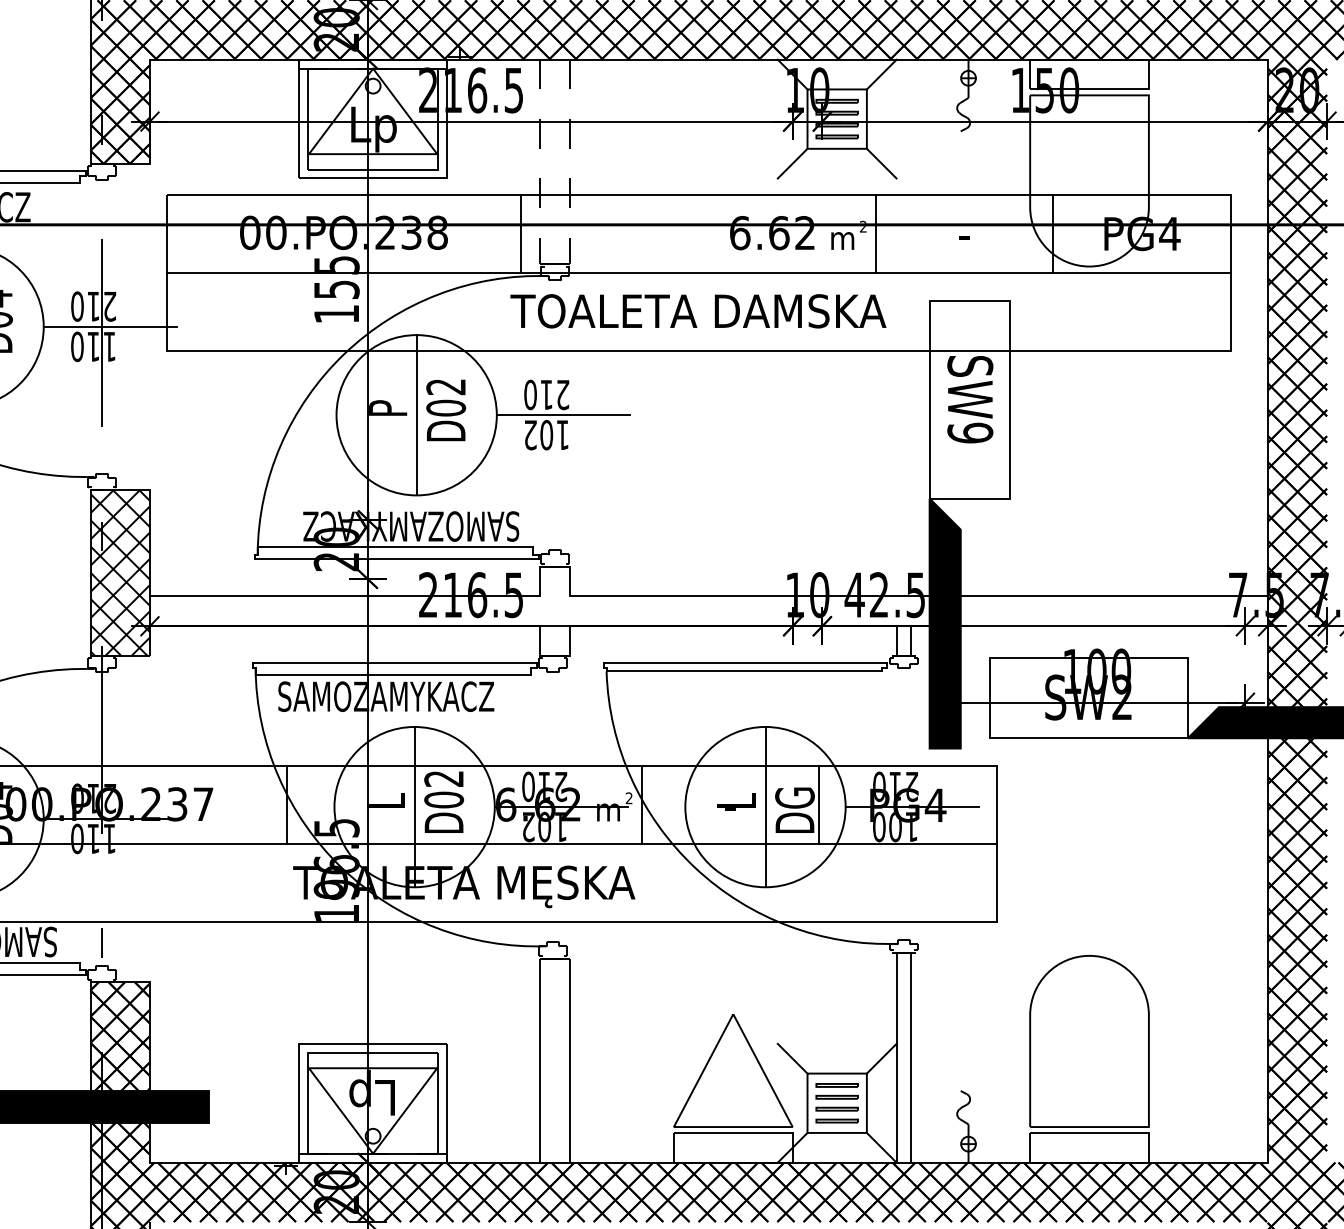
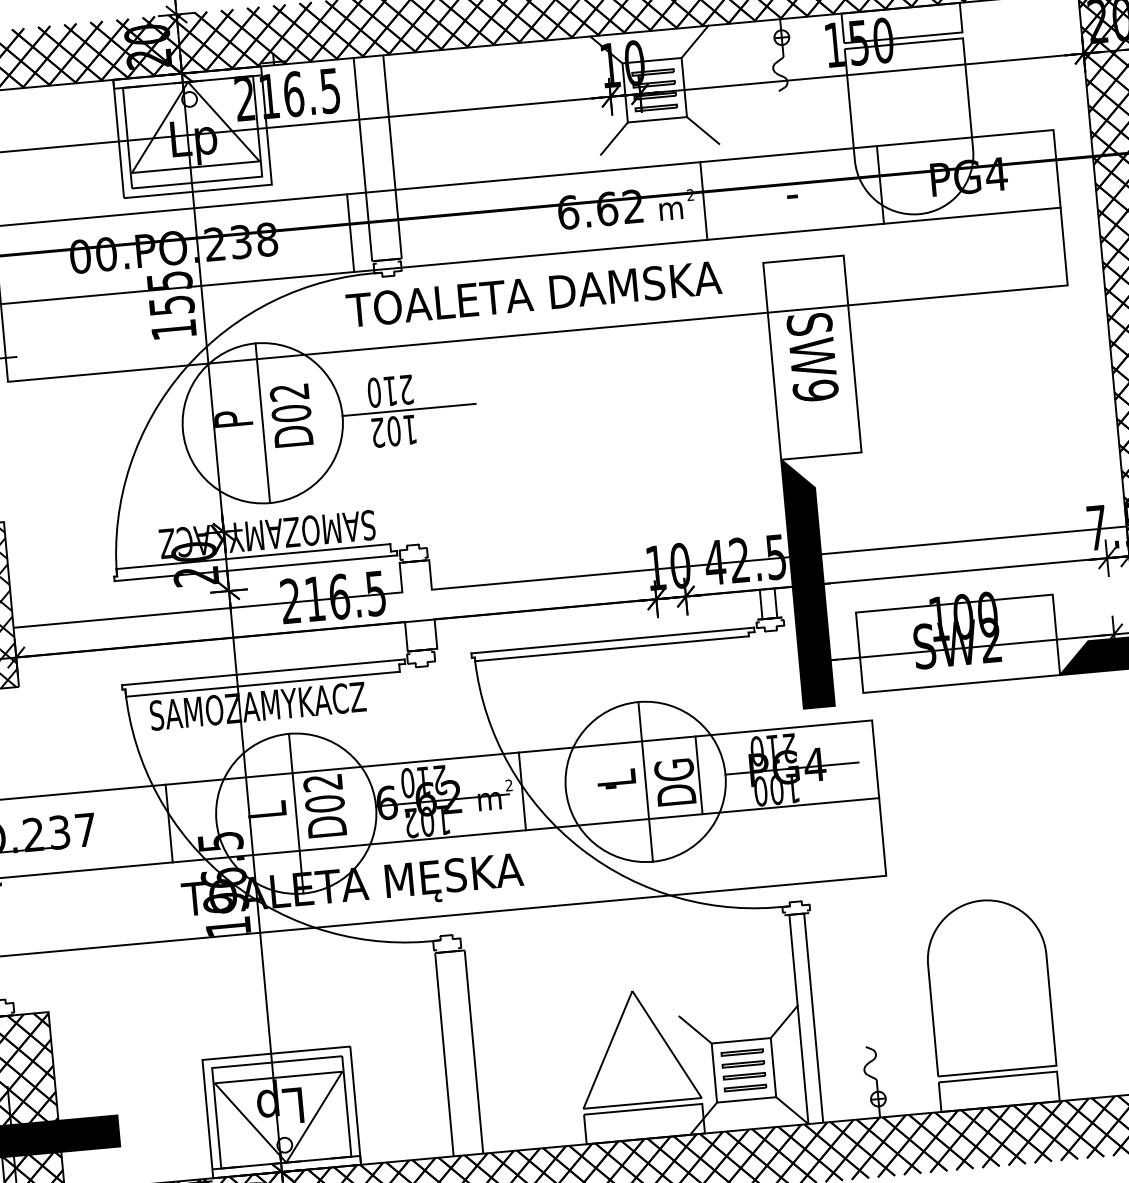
line: (540, 162) -> (363, 160), dashed -> solid
line: (570, 162) -> (393, 157), dashed -> solid

